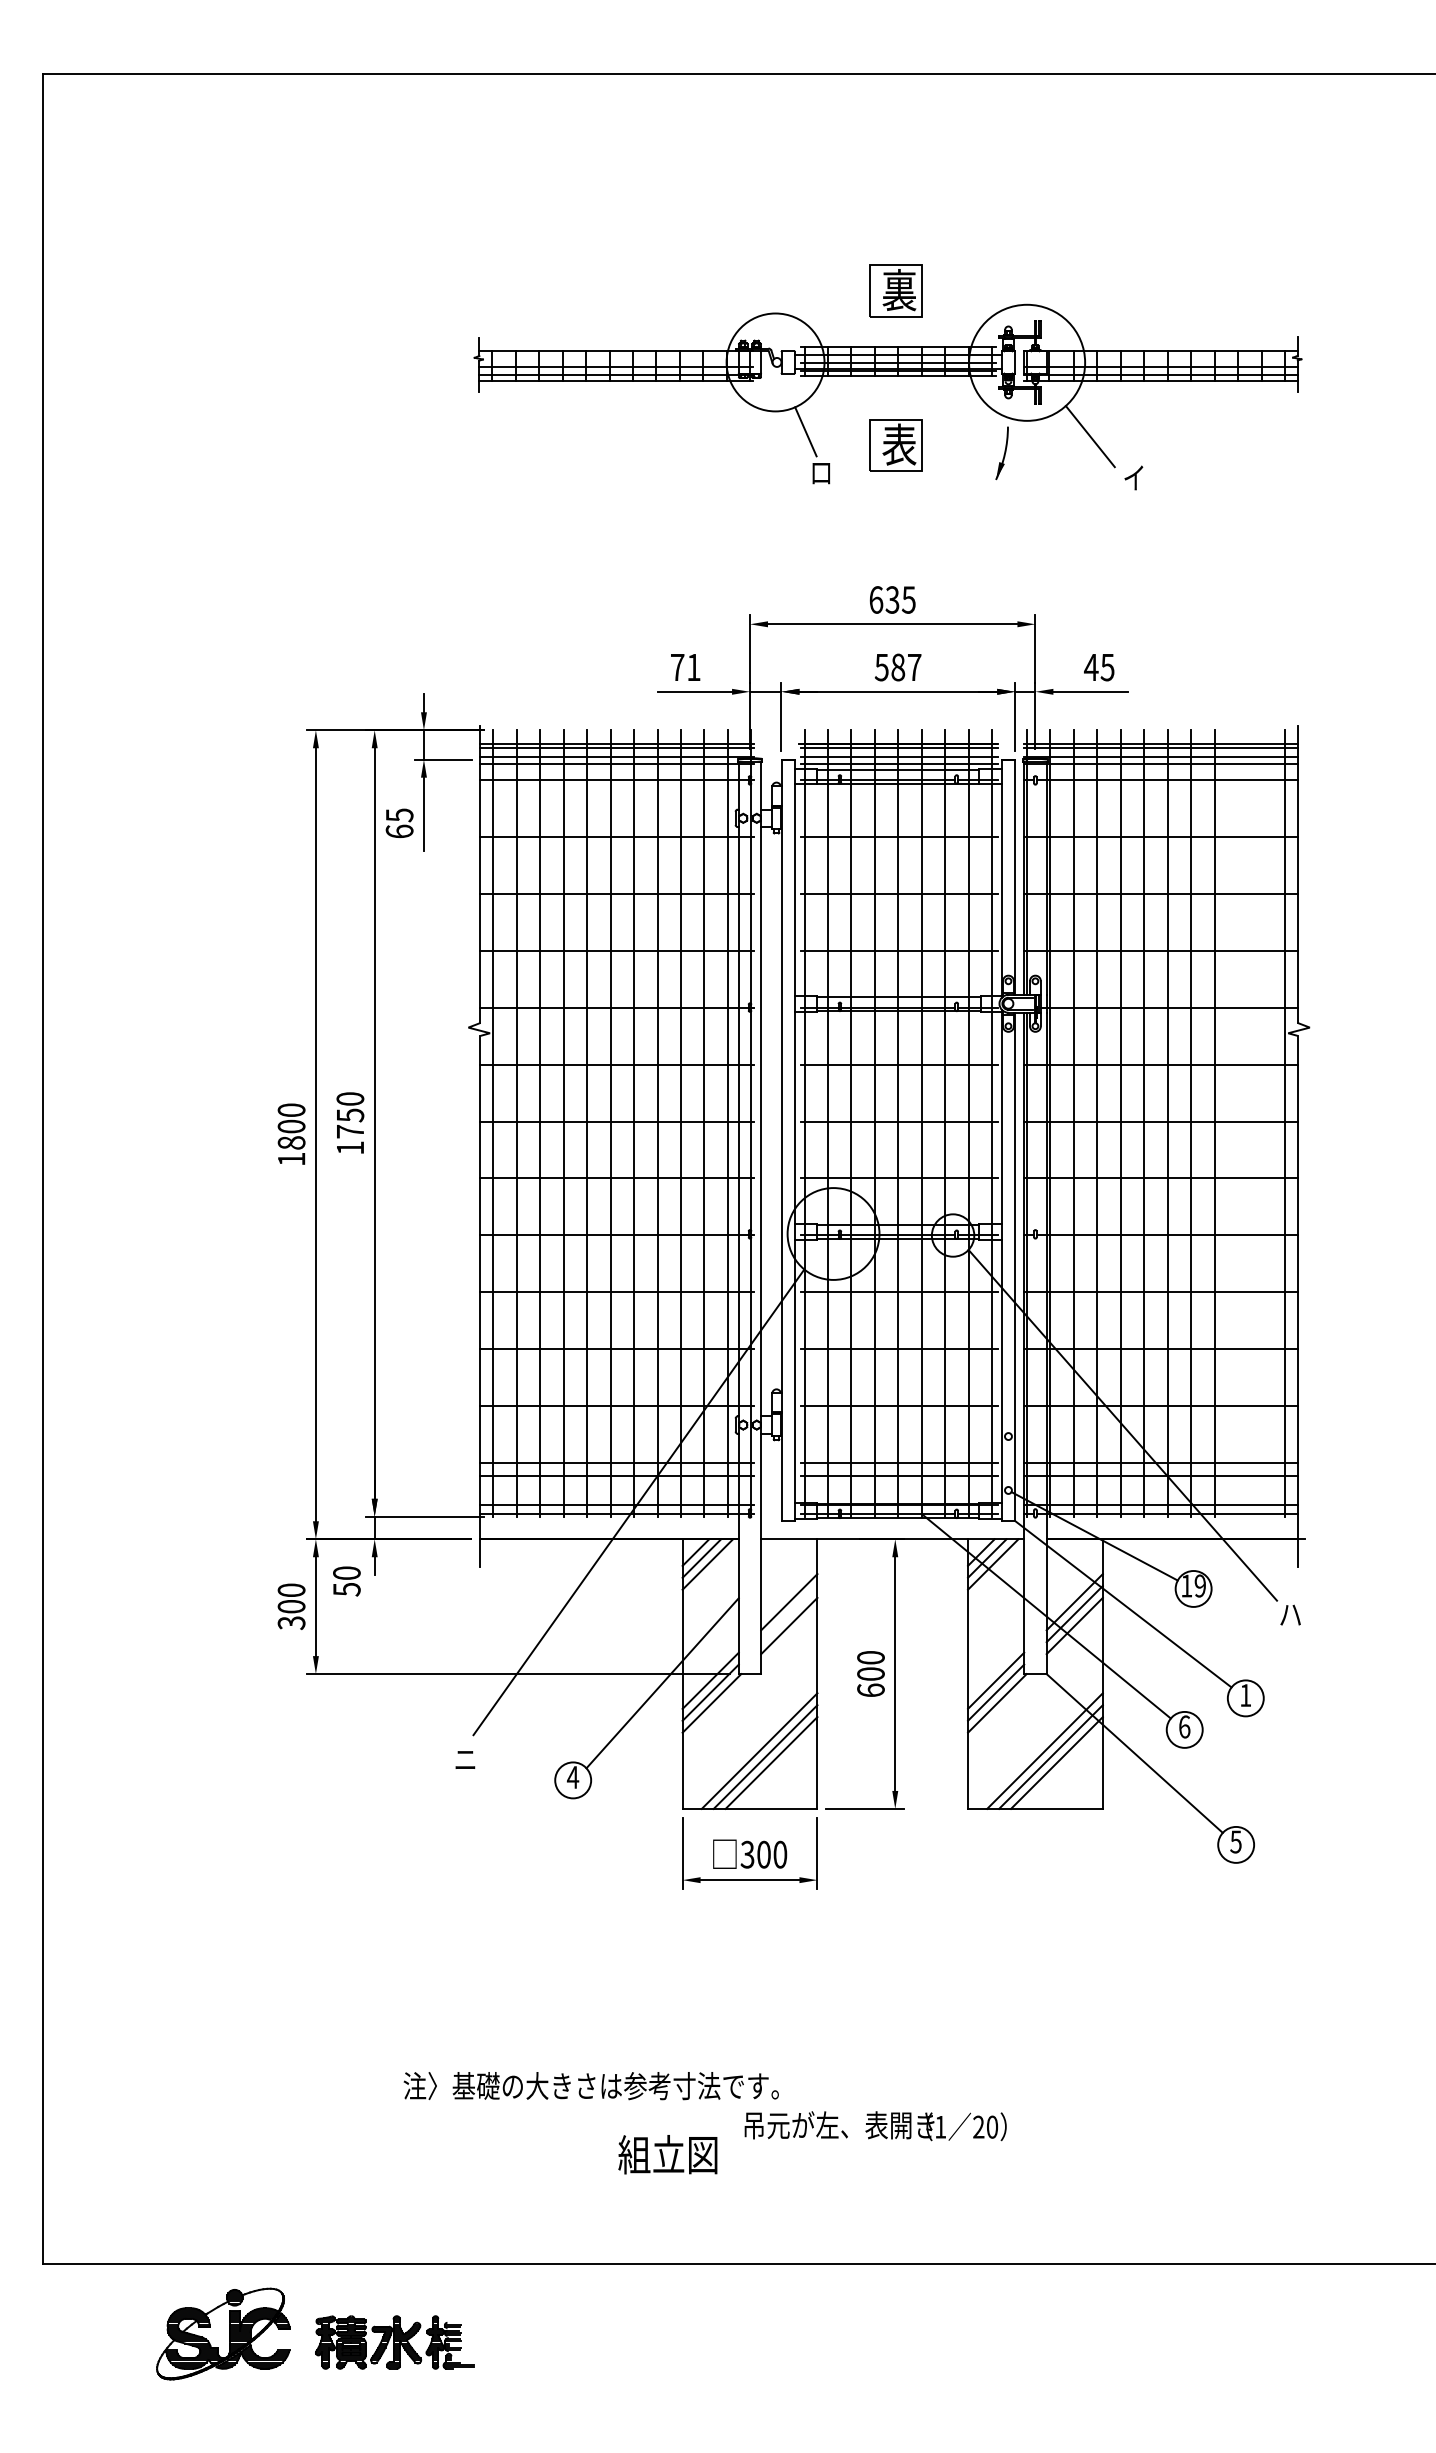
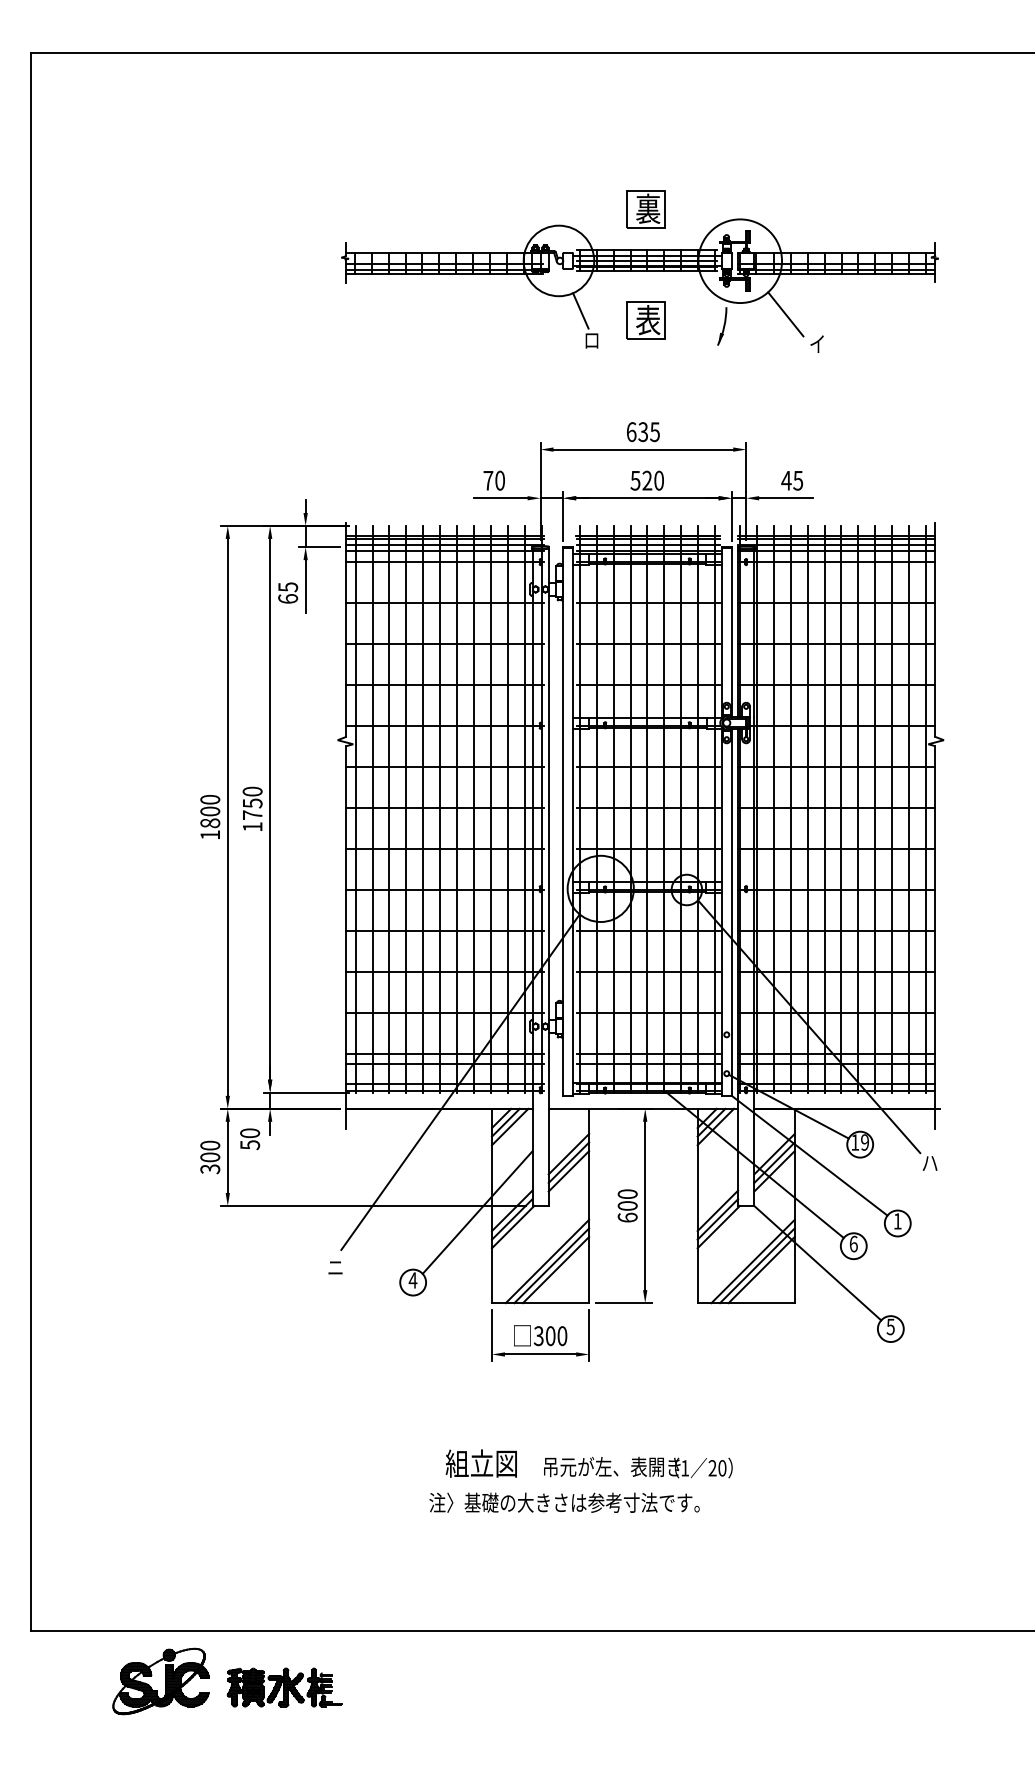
text: (693, 667) -> (499, 480), 71 -> 70
text: (906, 667) -> (653, 480), 587 -> 520
line: (1238, 1123) -> (892, 809), added
line: (1261, 1123) -> (909, 809), added
line: (789, 1614) -> (569, 1163), added
text: (590, 2086) -> (563, 1503), moved
text: (875, 2126) -> (638, 1467), moved
text: (667, 2154) -> (481, 1463), moved

